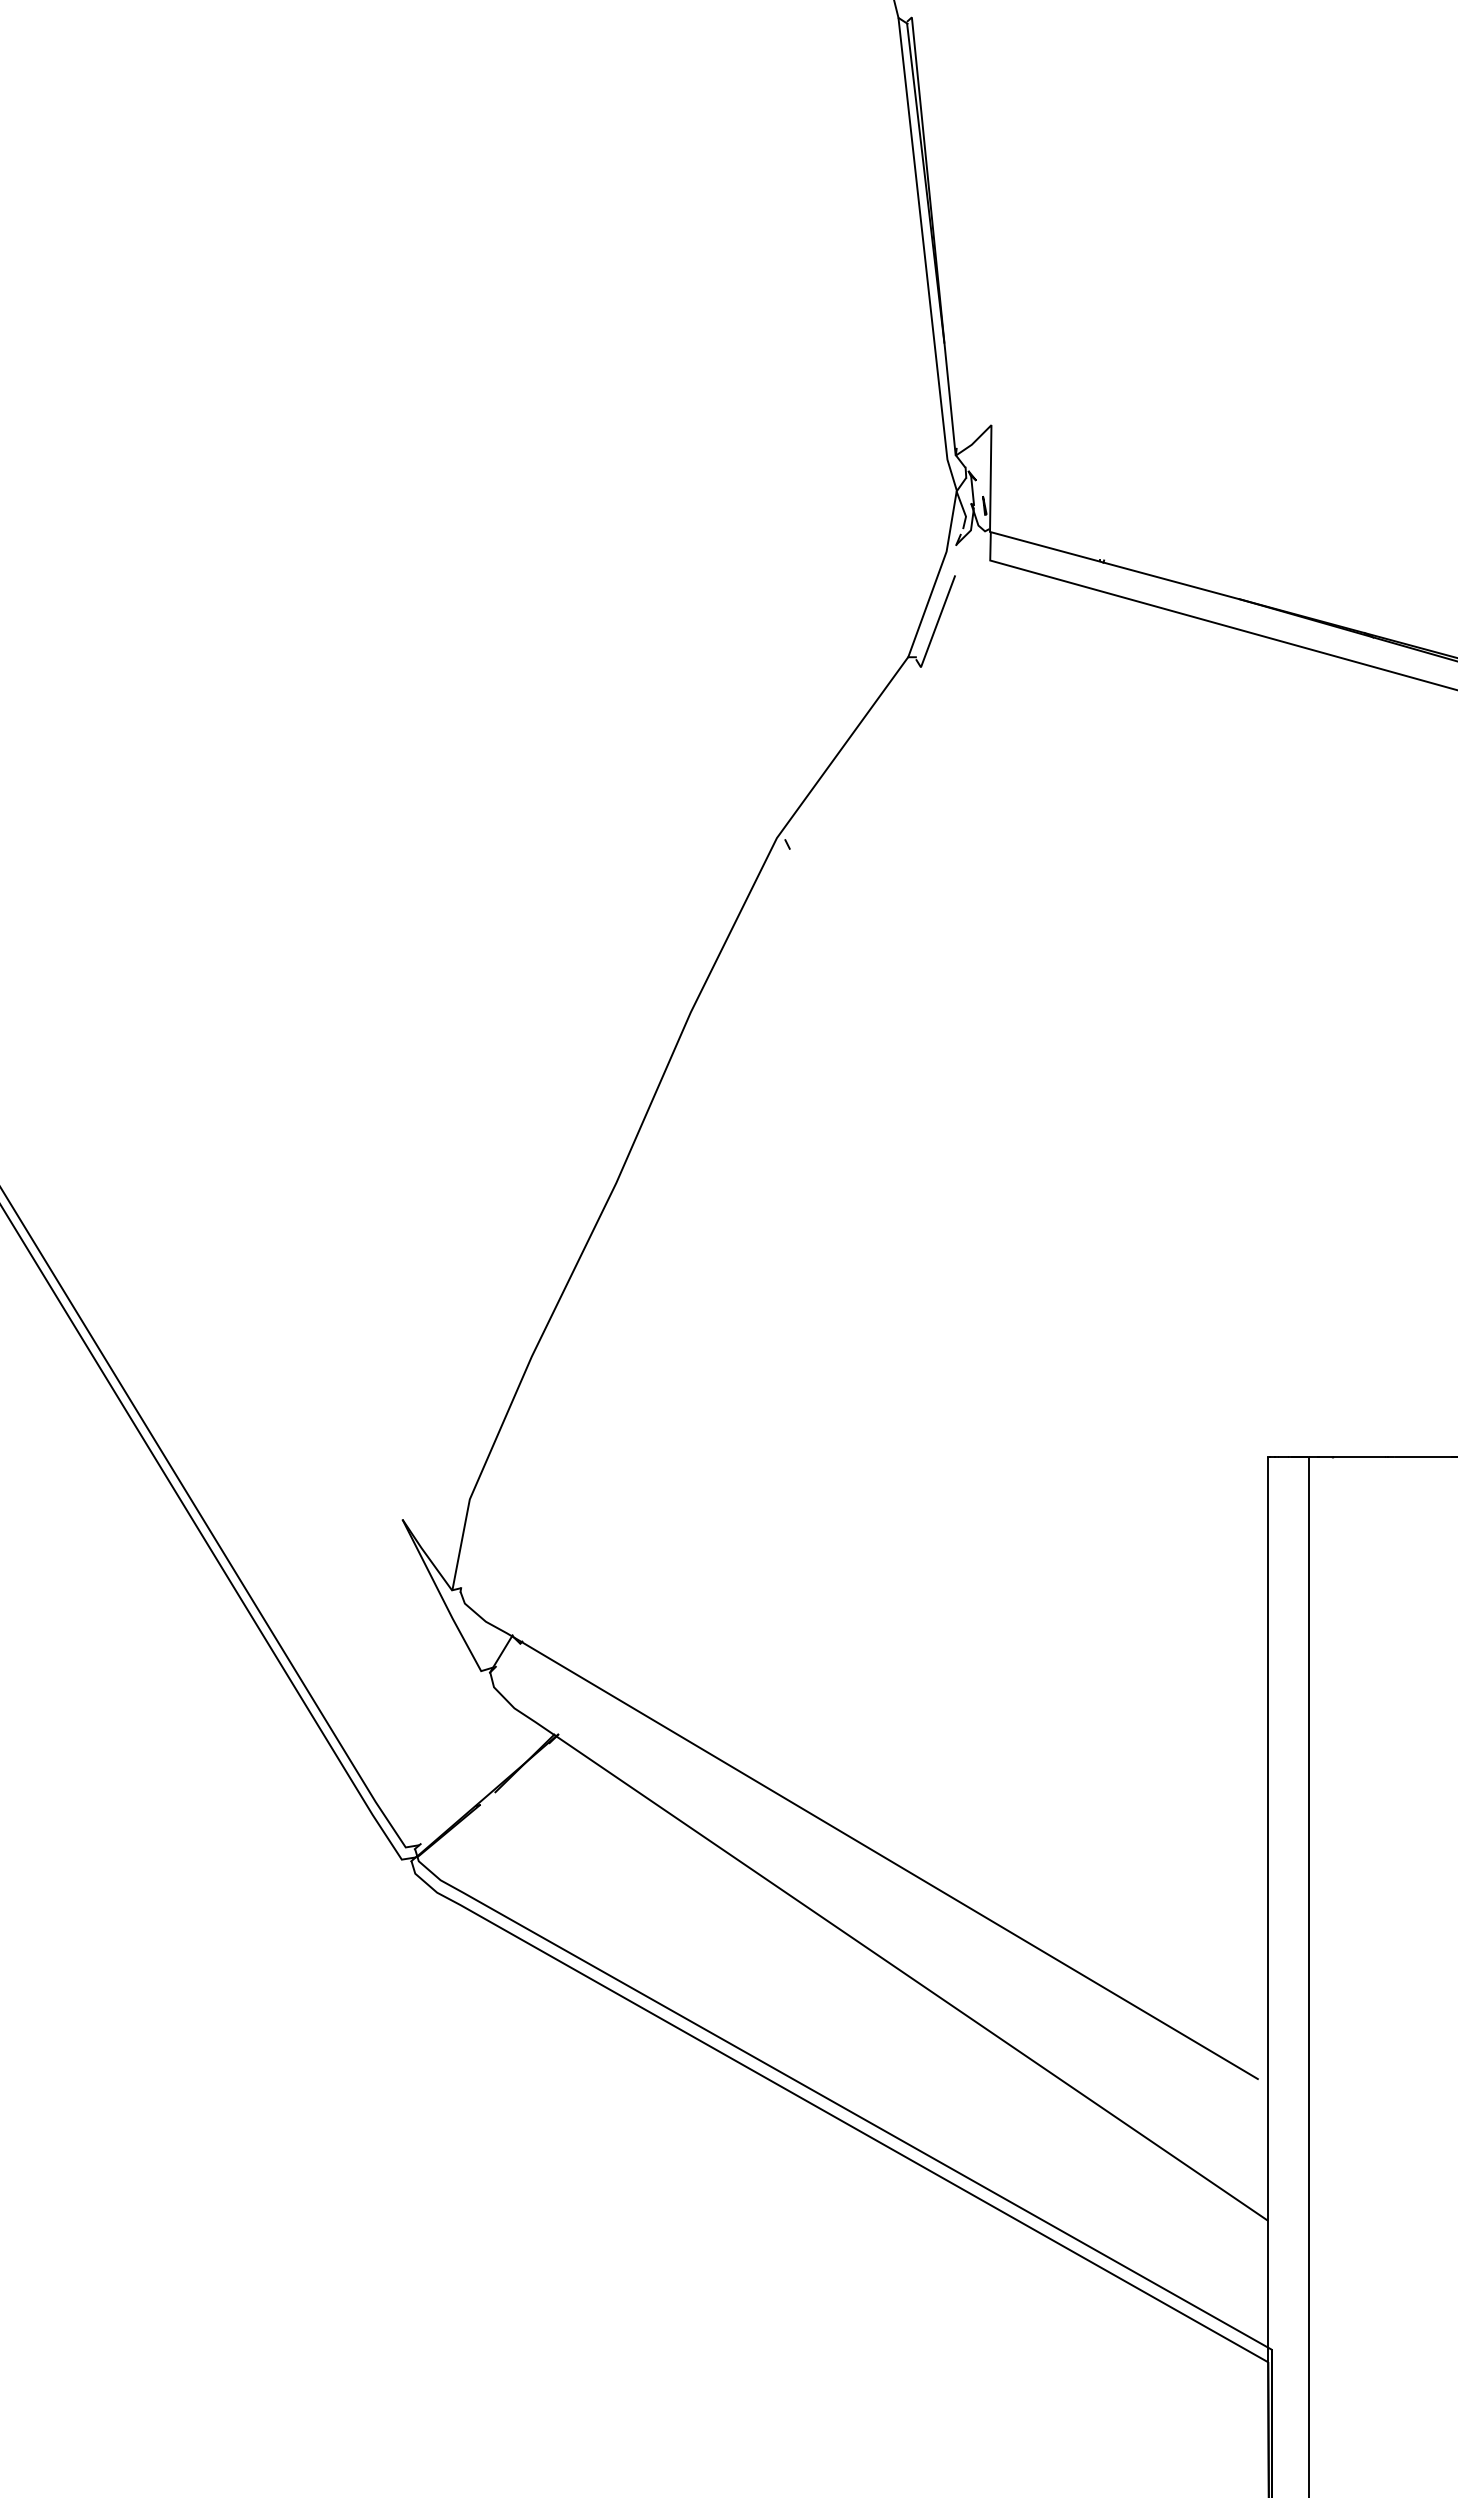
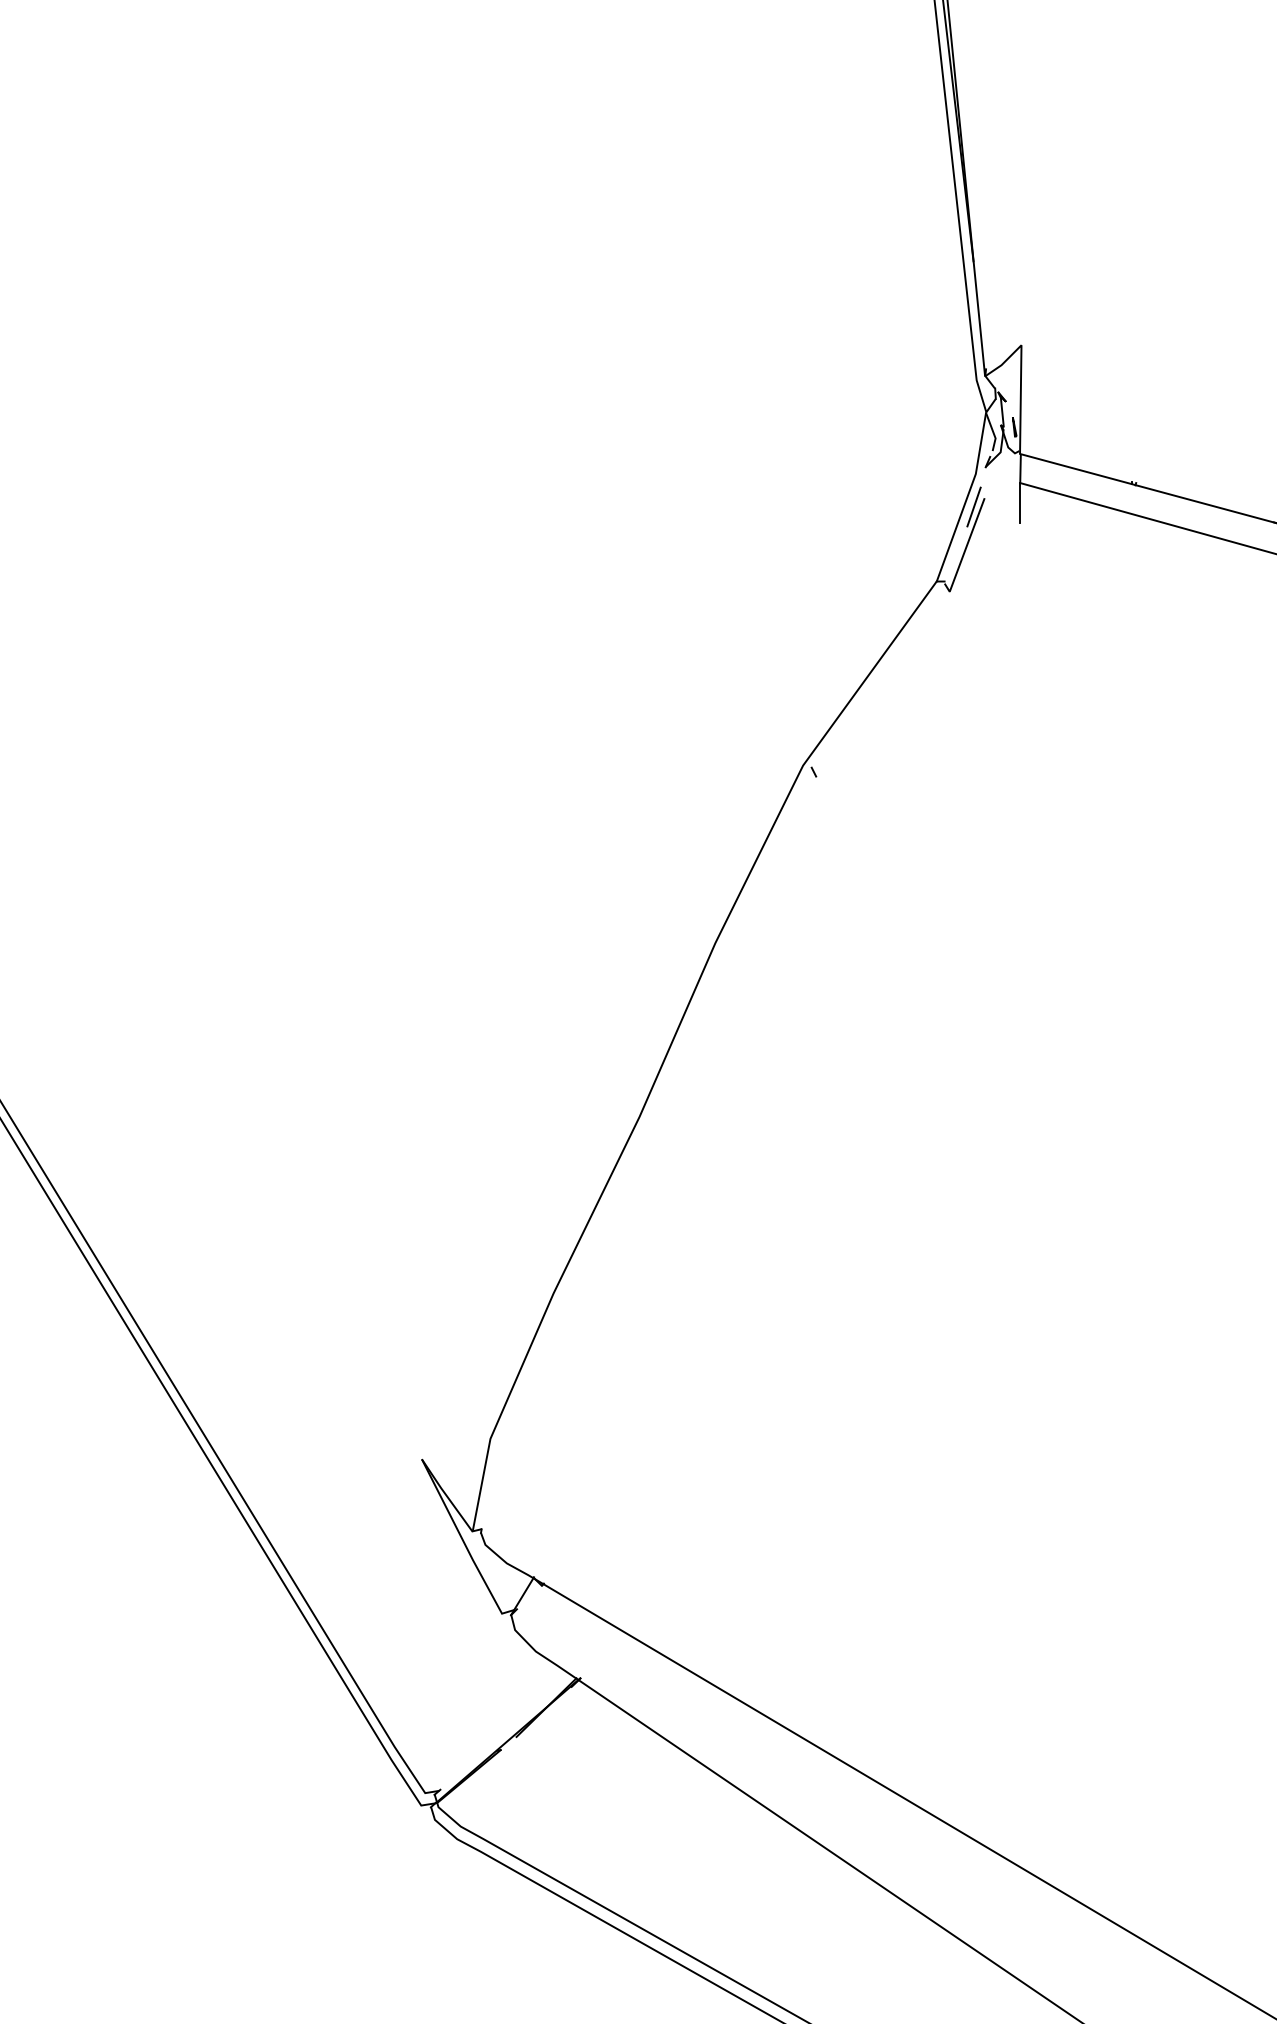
line: (990, 579) -> (1020, 502), added
line: (944, 584) -> (973, 507), added

